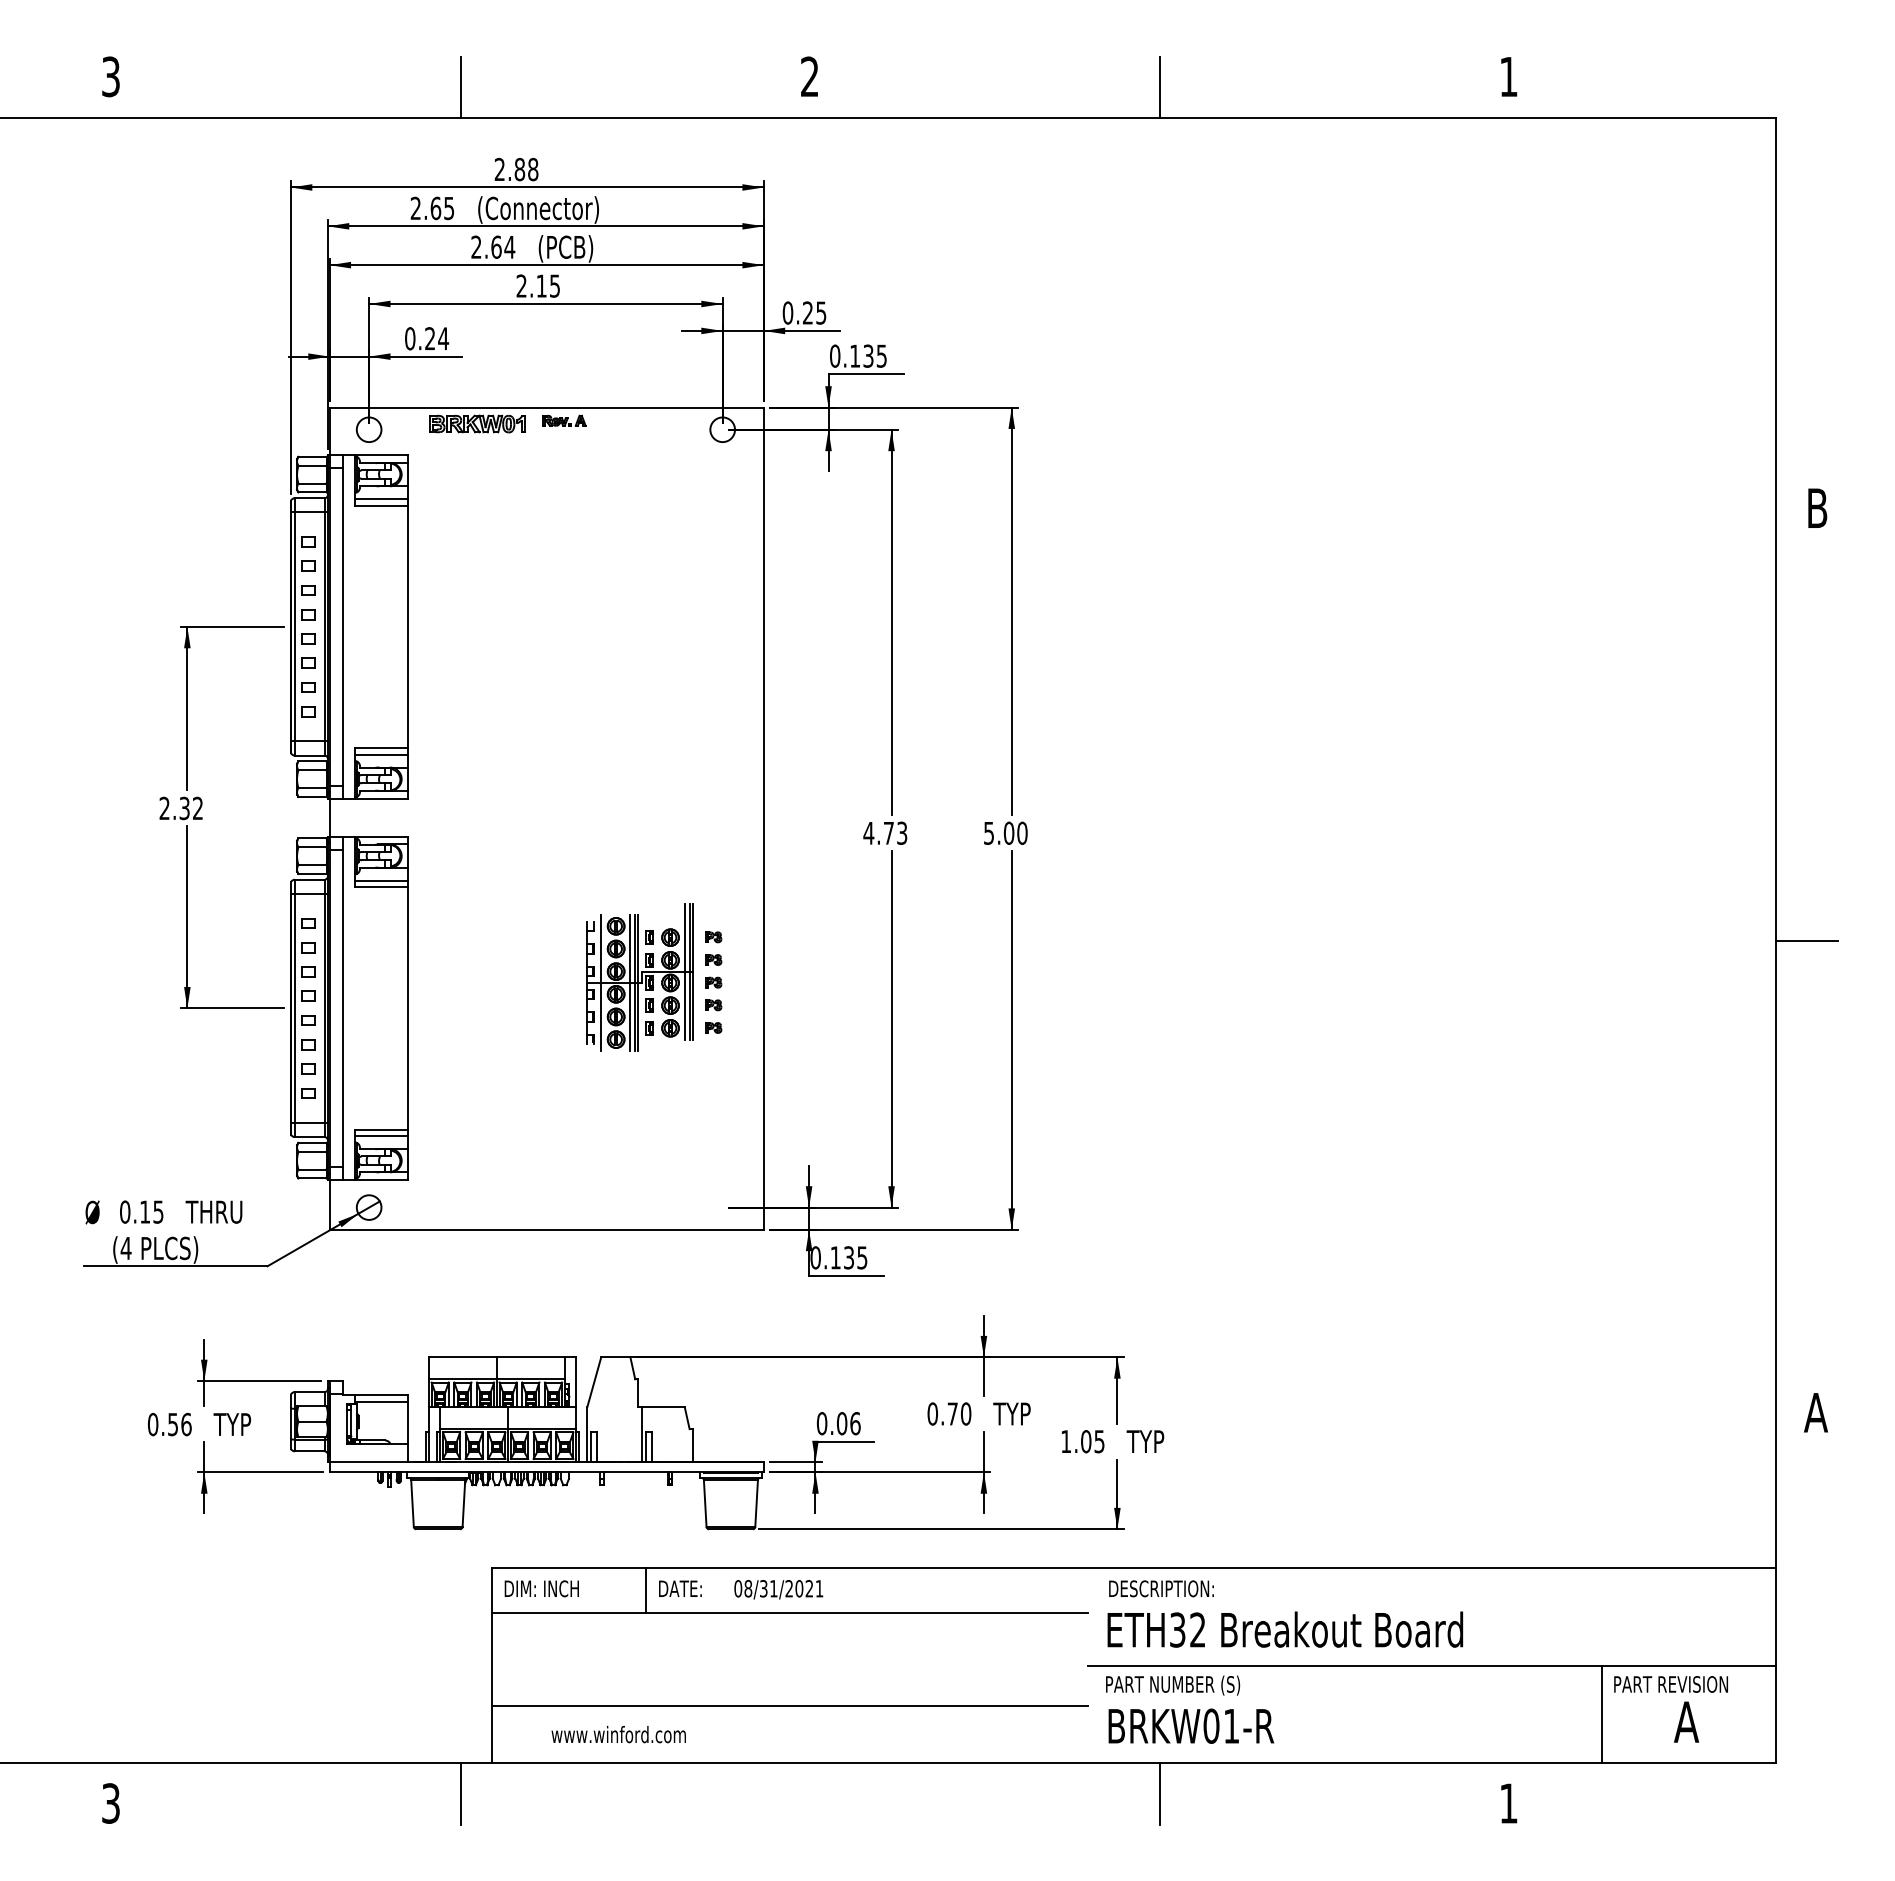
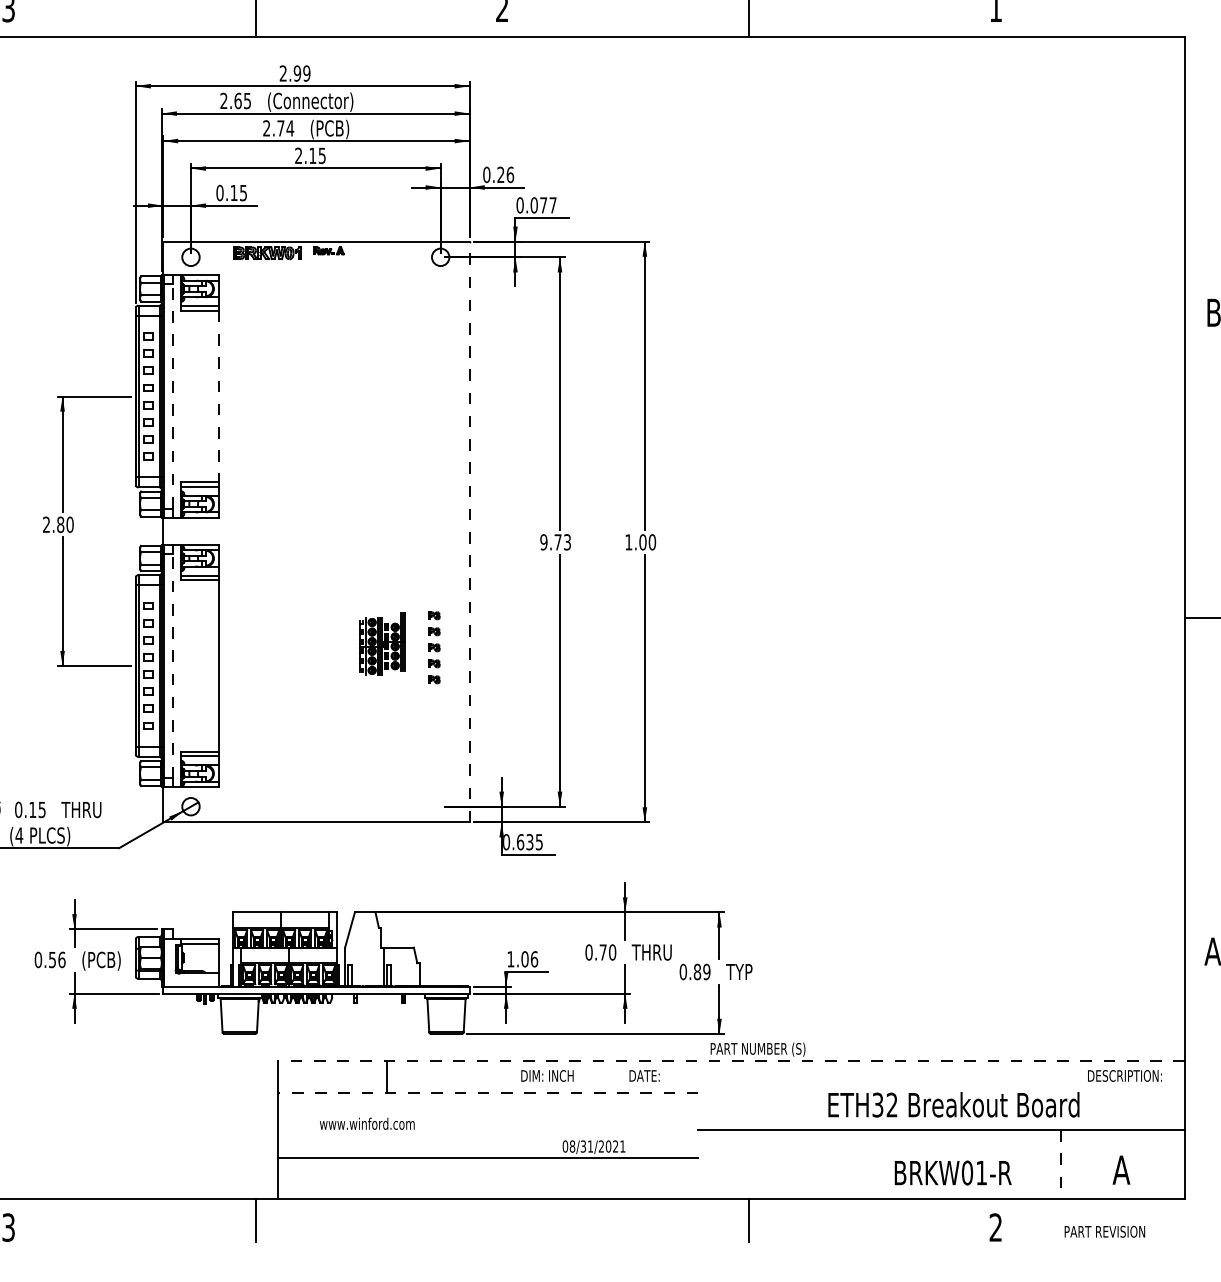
text: (526, 169) -> (302, 73), 2.88 -> 2.99
text: (496, 246) -> (280, 127), 2.64 -> 2.74
text: (821, 312) -> (510, 174), 0.25 -> 0.26
text: (437, 338) -> (239, 192), 0.24 -> 0.15
text: (868, 355) -> (543, 204), 0.135 -> 0.077
line: (343, 626) -> (172, 396), solid -> dashed
line: (408, 627) -> (218, 396), solid -> dashed
text: (191, 808) -> (65, 524), 2.32 -> 2.80
line: (763, 818) -> (469, 531), solid -> dashed
text: (868, 832) -> (543, 541), 4.73 -> 9.73
text: (988, 833) -> (628, 542), 5.00 -> 1.00
part: (639, 977) -> (381, 644), size x0.6
line: (343, 1008) -> (172, 666), solid -> dashed
text: (835, 1257) -> (520, 841), 0.135 -> 0.635
text: (1027, 1413) -> (655, 952), TYP -> THRU
text: (821, 1423) -> (510, 959), 0.06 -> 1.06
text: (241, 1425) -> (100, 960), TYP -> (PCB)
text: (1082, 1441) -> (694, 971), 1.05 -> 0.89
line: (1133, 1567) -> (730, 1060), solid -> dashed
text: (541, 1588) -> (547, 1075), moved
text: (680, 1588) -> (644, 1075), moved
text: (1161, 1588) -> (1124, 1075), moved
text: (778, 1589) -> (593, 1147), moved
line: (789, 1612) -> (487, 1092), solid -> dashed
text: (1285, 1629) -> (954, 1104), moved
text: (1670, 1684) -> (1104, 1231), moved
text: (1173, 1685) -> (758, 1049), moved
line: (1601, 1714) -> (1061, 1164), solid -> dashed
text: (1191, 1725) -> (953, 1172), moved
text: (618, 1734) -> (367, 1123), moved
text: (1508, 1803) -> (995, 1227), 1 -> 2

